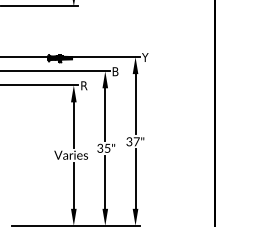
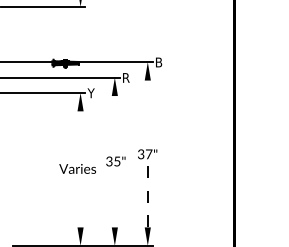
text: (145, 57) -> (158, 62), Y -> B
text: (115, 71) -> (126, 77), B -> R
text: (83, 85) -> (91, 93), R -> Y
line: (135, 104) -> (147, 113), removed
line: (104, 114) -> (114, 124), removed
line: (73, 124) -> (80, 135), removed
line: (135, 178) -> (147, 194), solid -> dashed
line: (104, 182) -> (114, 198), removed
line: (73, 185) -> (80, 202), removed

